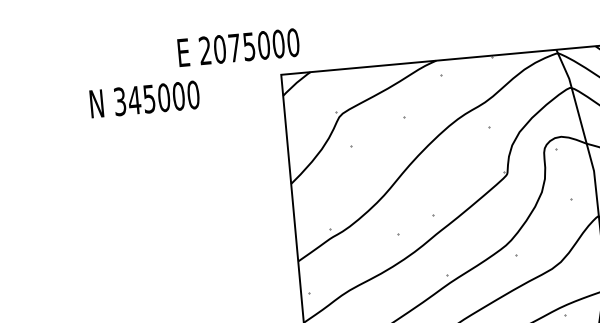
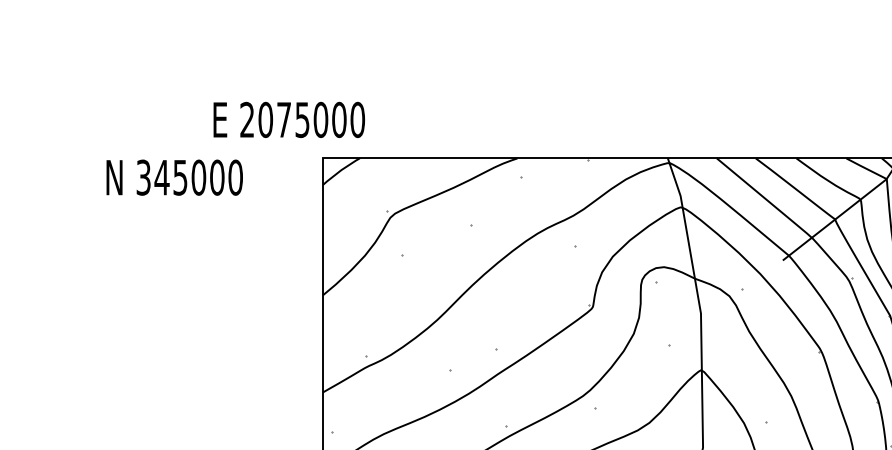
text: (238, 47) -> (288, 119), moved
text: (144, 99) -> (174, 177), moved

